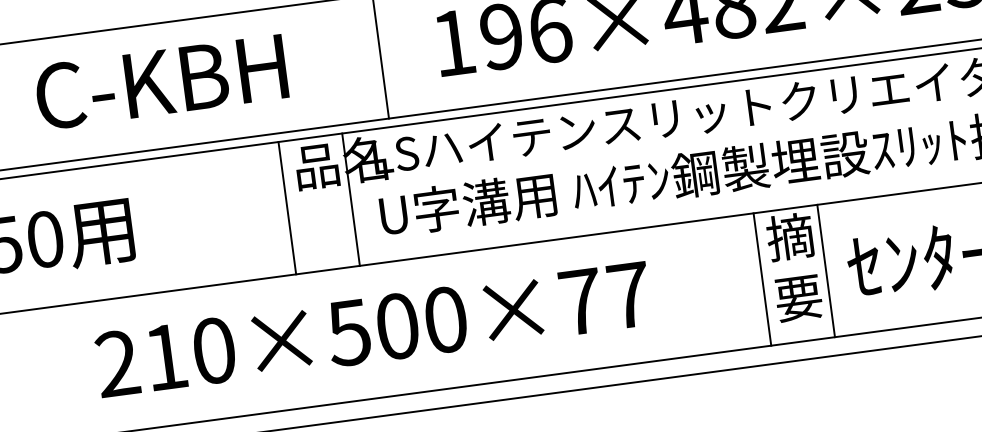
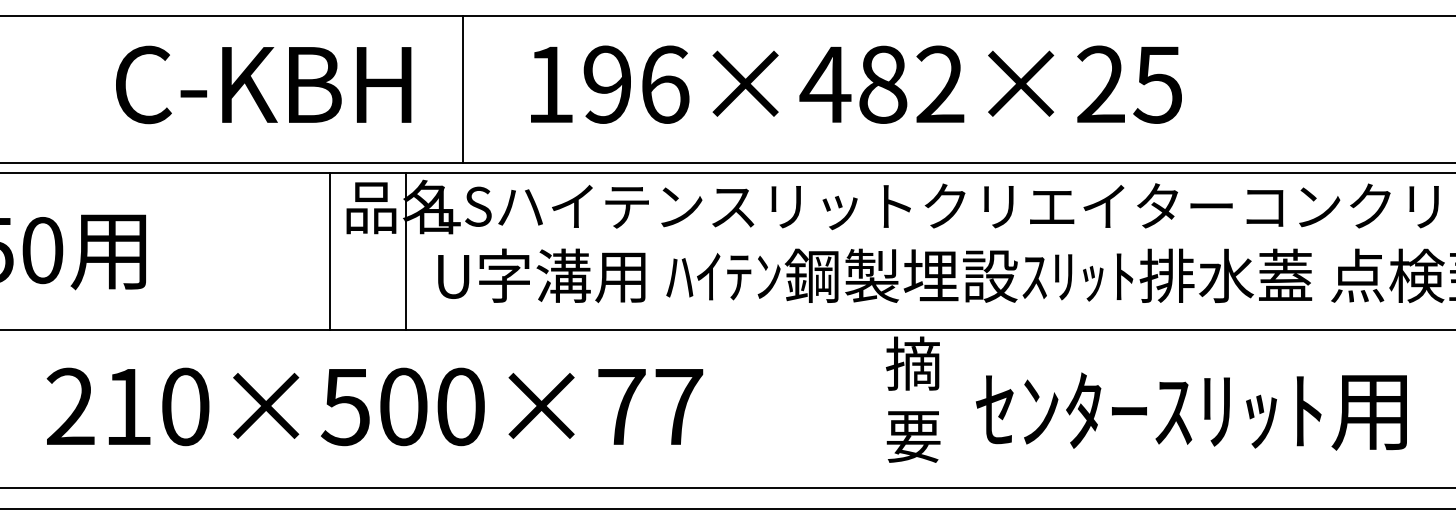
text: (161, 81) -> (263, 84), moved
line: (825, 270) -> (949, 408), removed
line: (762, 279) -> (874, 408), removed
text: (373, 329) -> (374, 406), moved

